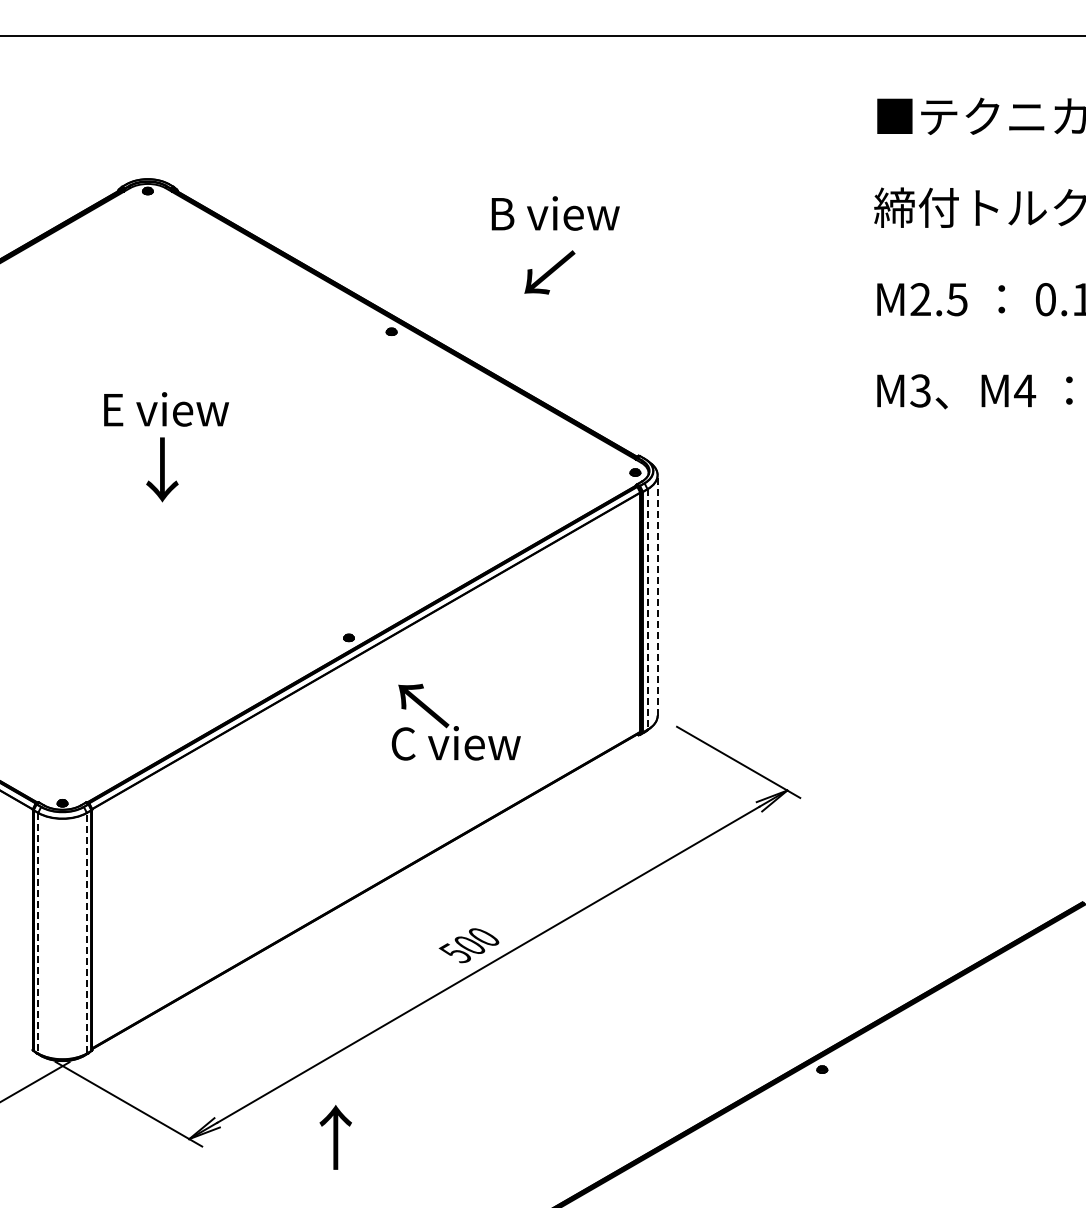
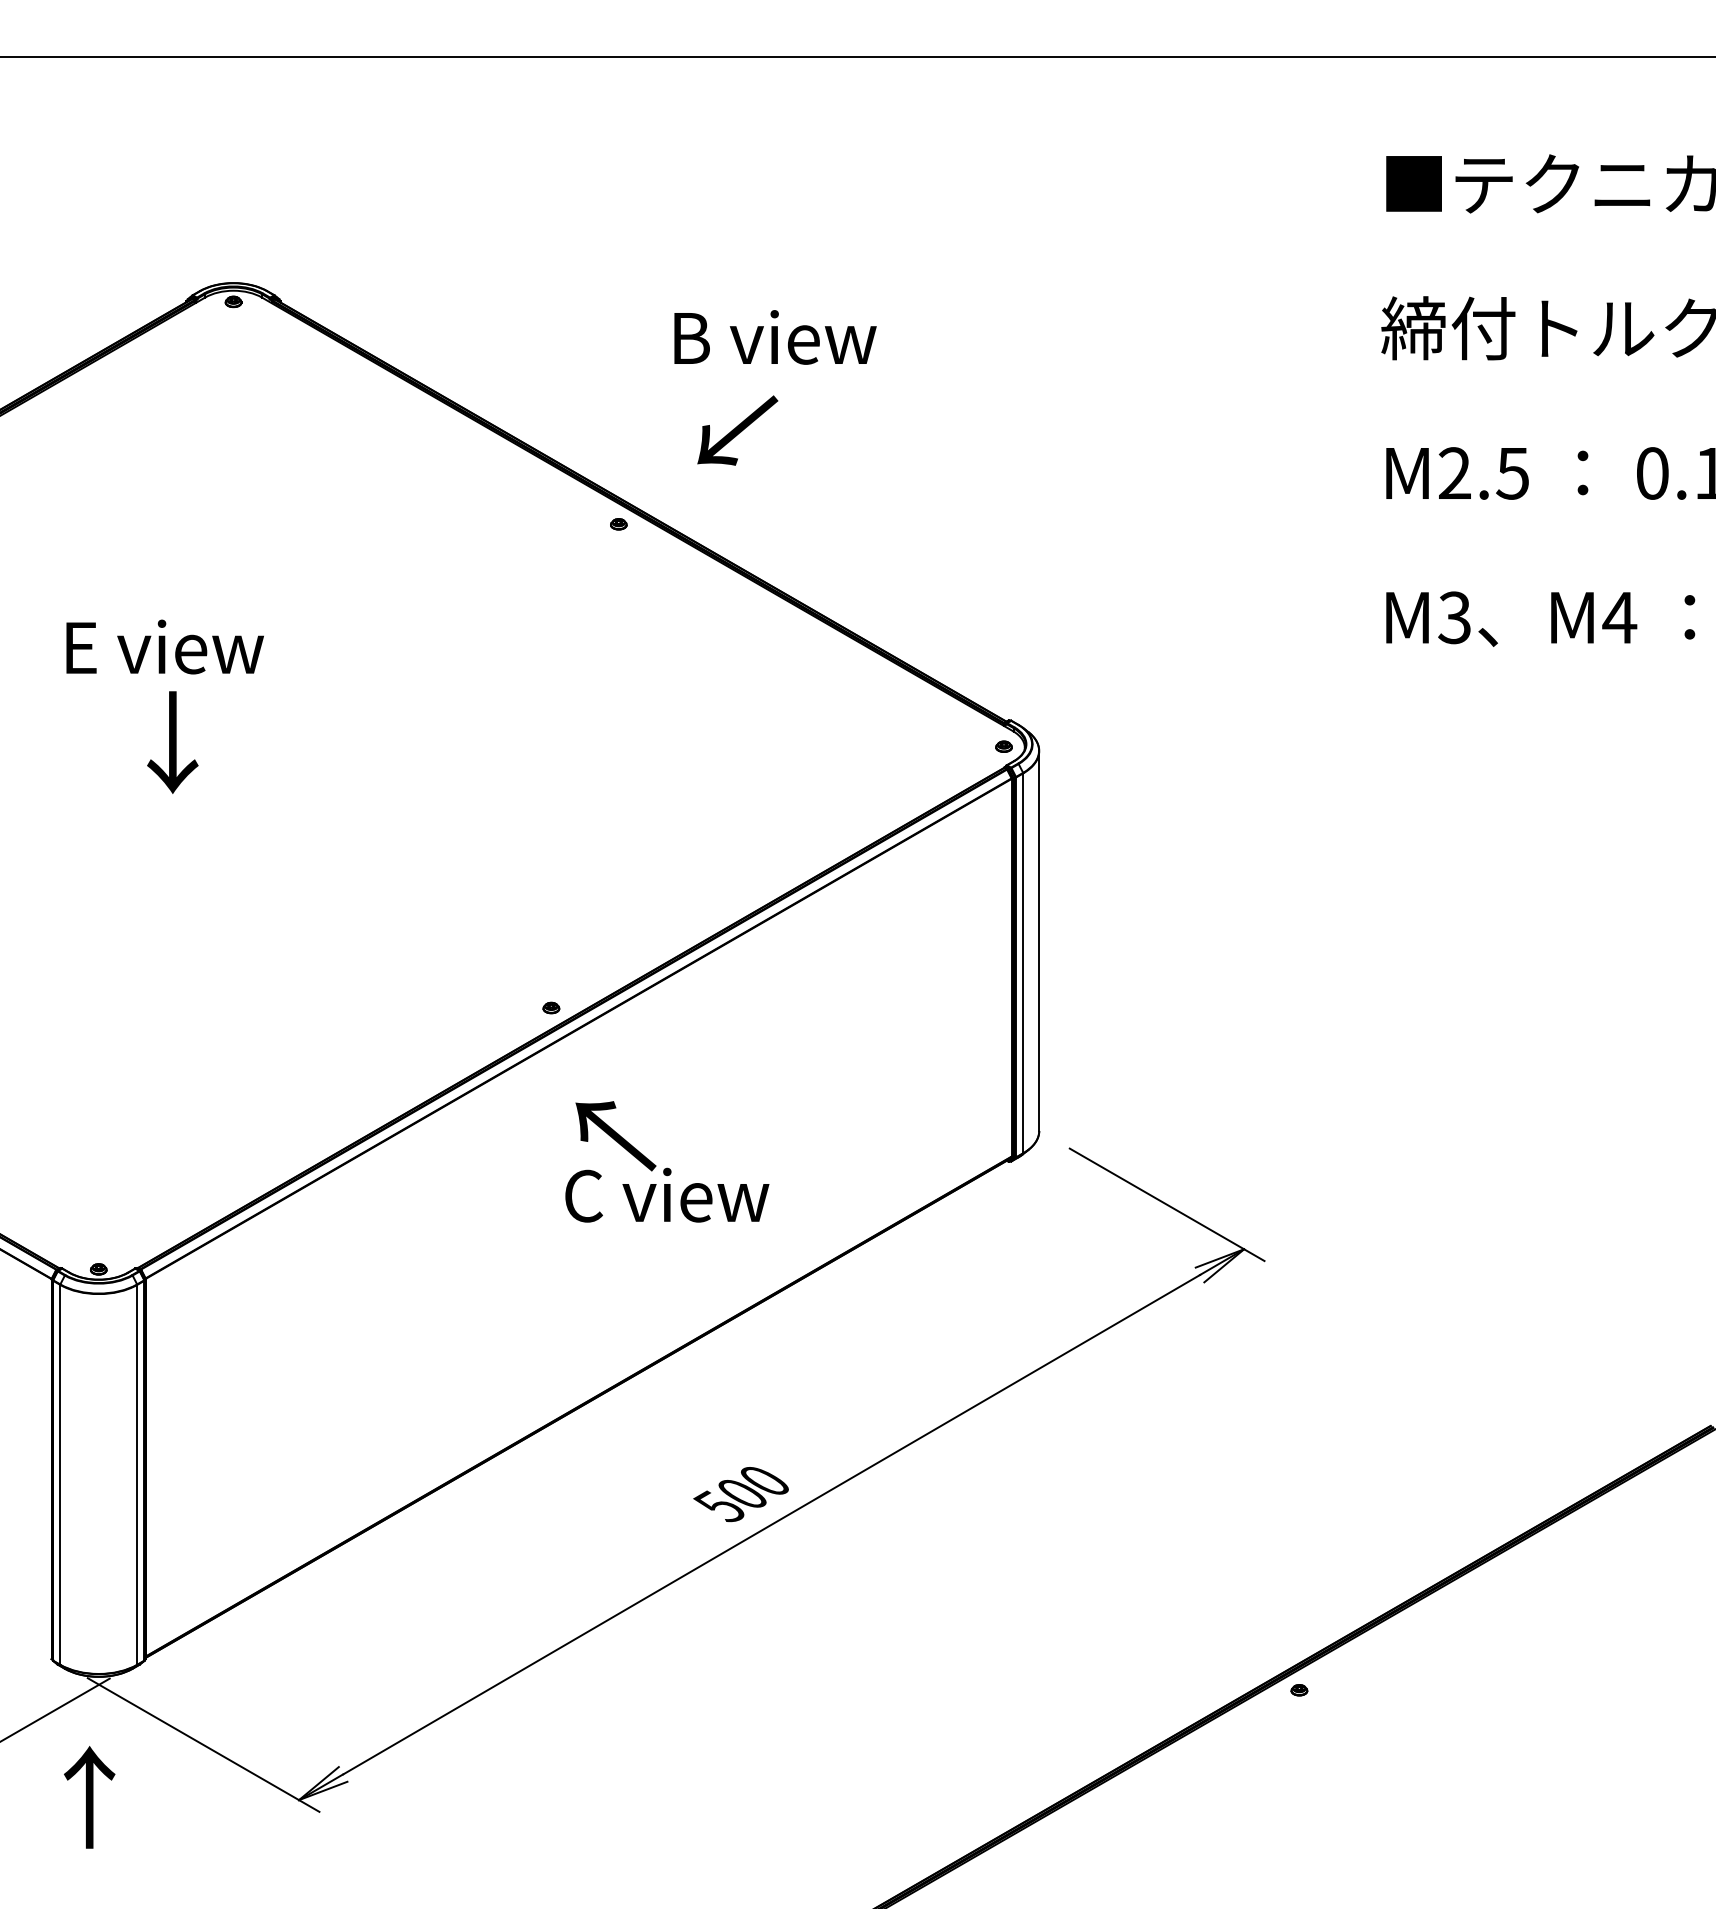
text: (555, 213) -> (775, 337), moved
text: (549, 272) -> (737, 430), moved
text: (166, 409) -> (165, 647), moved
text: (162, 469) -> (172, 741), moved
line: (657, 594) -> (1038, 939), dashed -> solid
line: (647, 610) -> (1023, 964), dashed -> solid
text: (455, 721) -> (665, 1160), moved
line: (86, 932) -> (136, 1473), dashed -> solid
line: (38, 933) -> (60, 1475), dashed -> solid
text: (335, 1137) -> (89, 1797), moved

